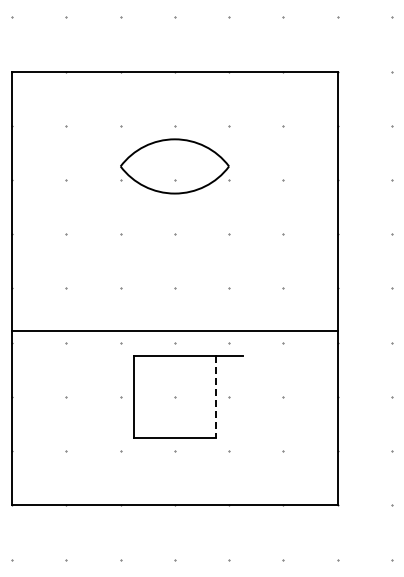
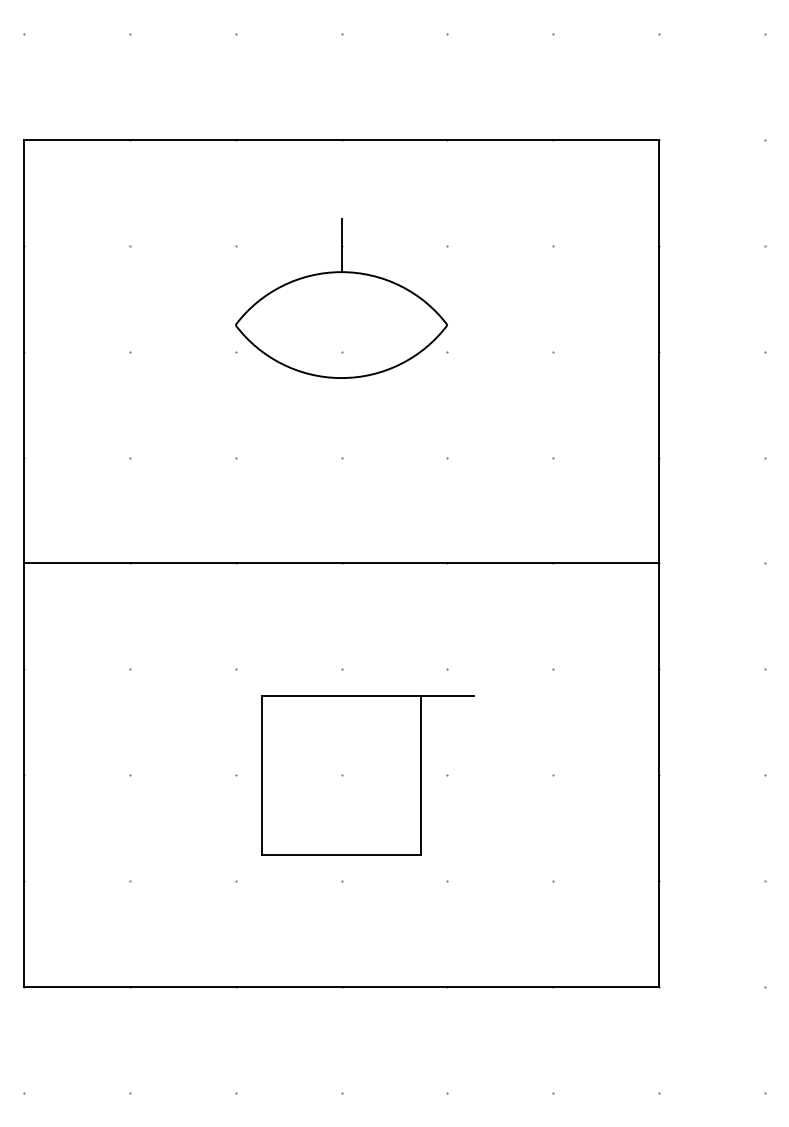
line: (174, 125) -> (340, 245), added
line: (174, 331) -> (340, 563), moved
line: (215, 396) -> (420, 774), dashed -> solid

